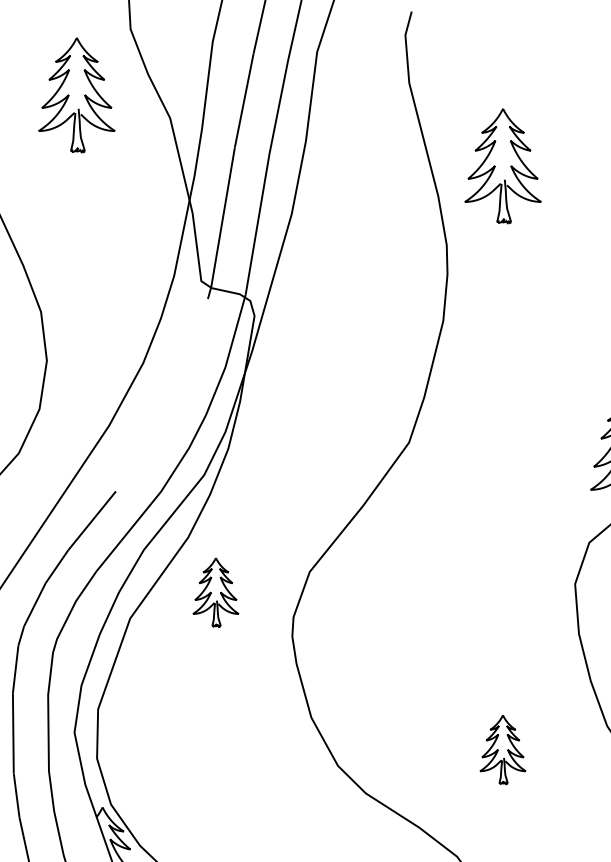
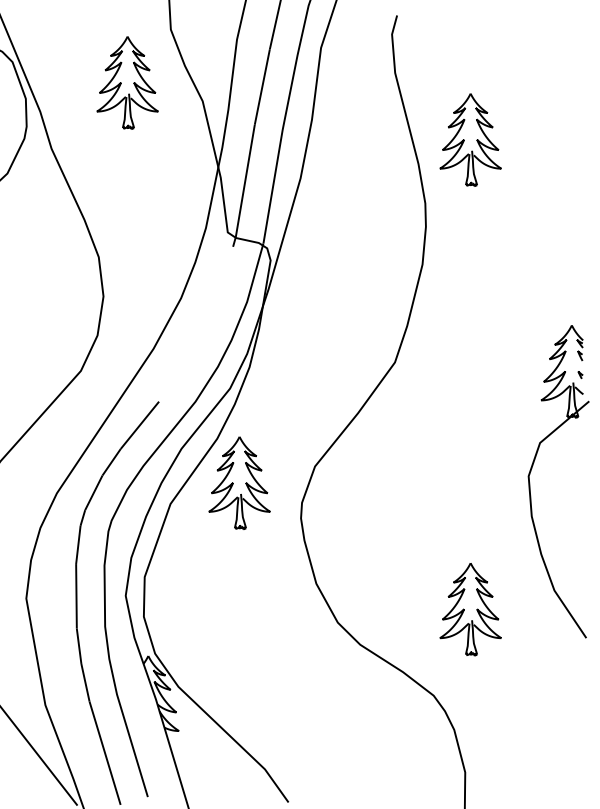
part: (215, 591) -> (239, 482), size x1.67
part: (502, 749) -> (470, 609), size x1.67

